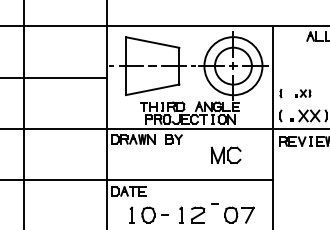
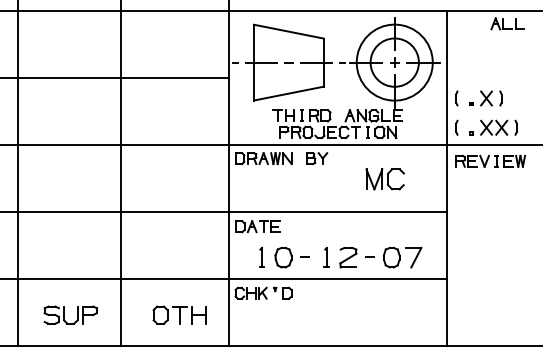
part: (280, 93) -> (456, 98), size x1.43
part: (302, 93) -> (485, 98), size x1.67
line: (214, 203) -> (369, 256), moved

